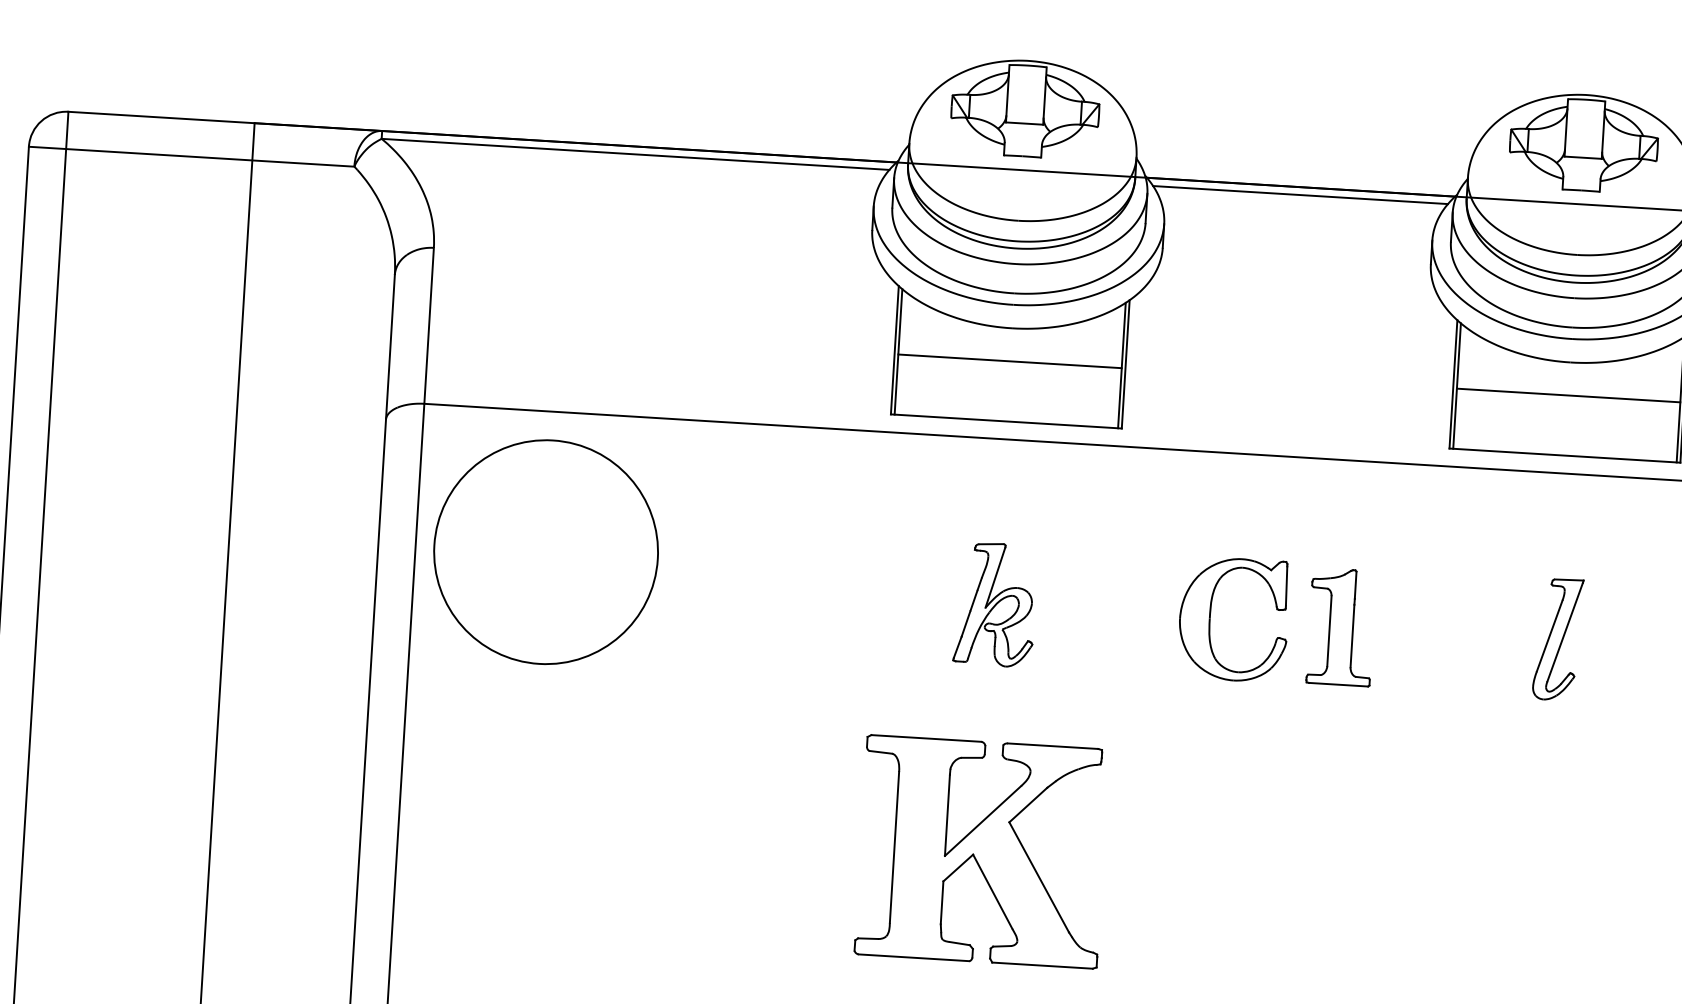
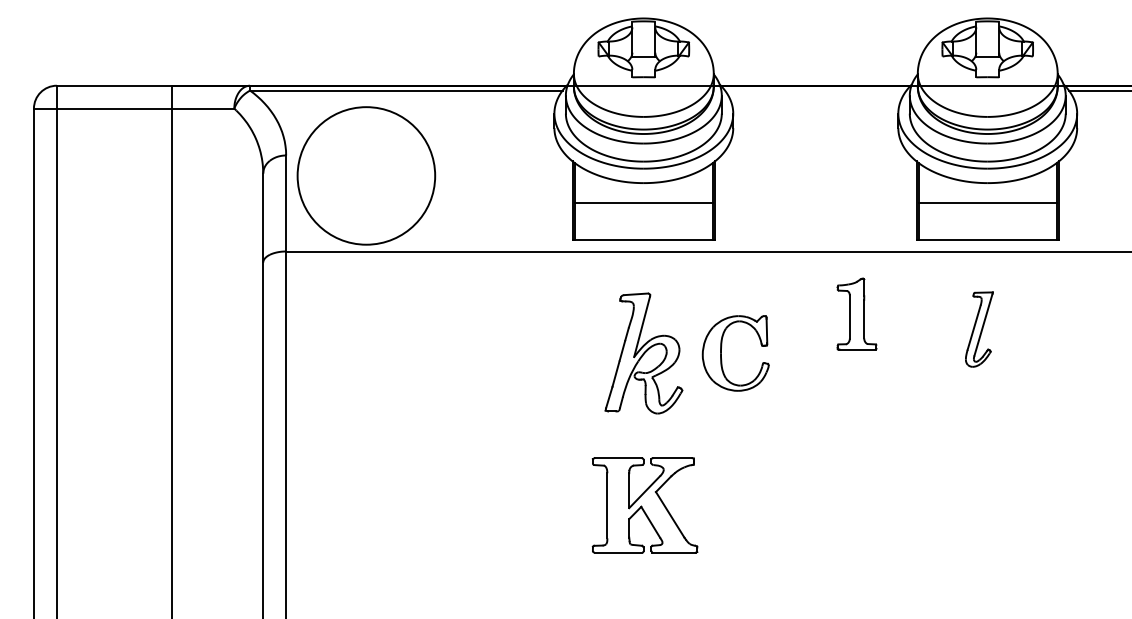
line: (1300, 194) -> (815, 90), removed
circle: (546, 551) -> (366, 175), moved
part: (996, 603) -> (644, 352), size x1.6
part: (1210, 618) -> (721, 353), moved
part: (1340, 626) -> (856, 313), moved
part: (1558, 639) -> (979, 329), moved
part: (981, 851) -> (644, 505), size x0.7

